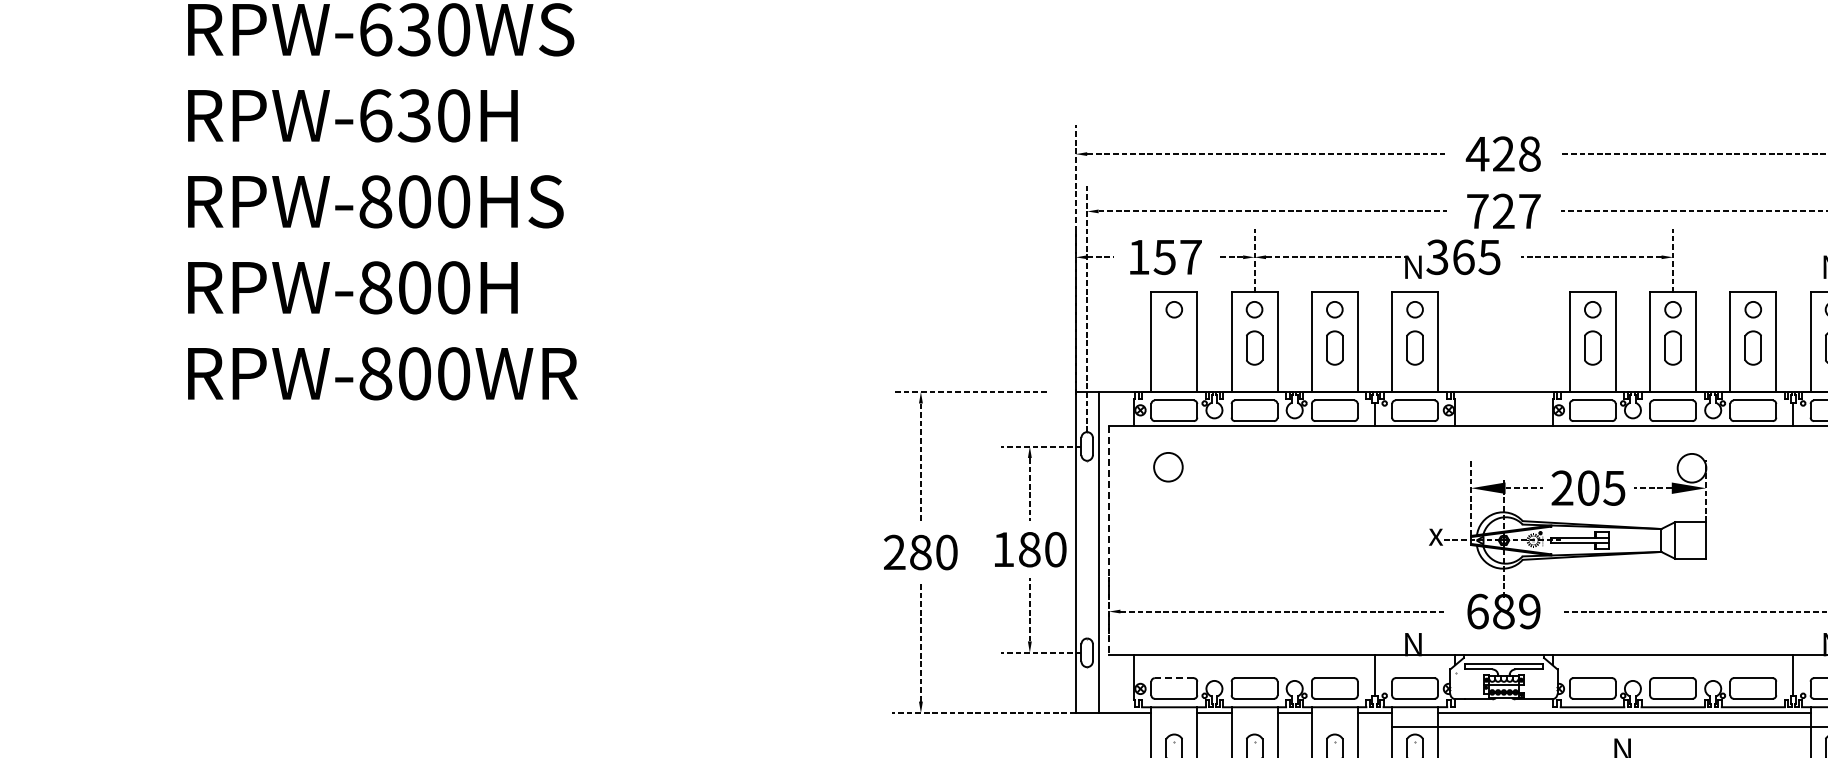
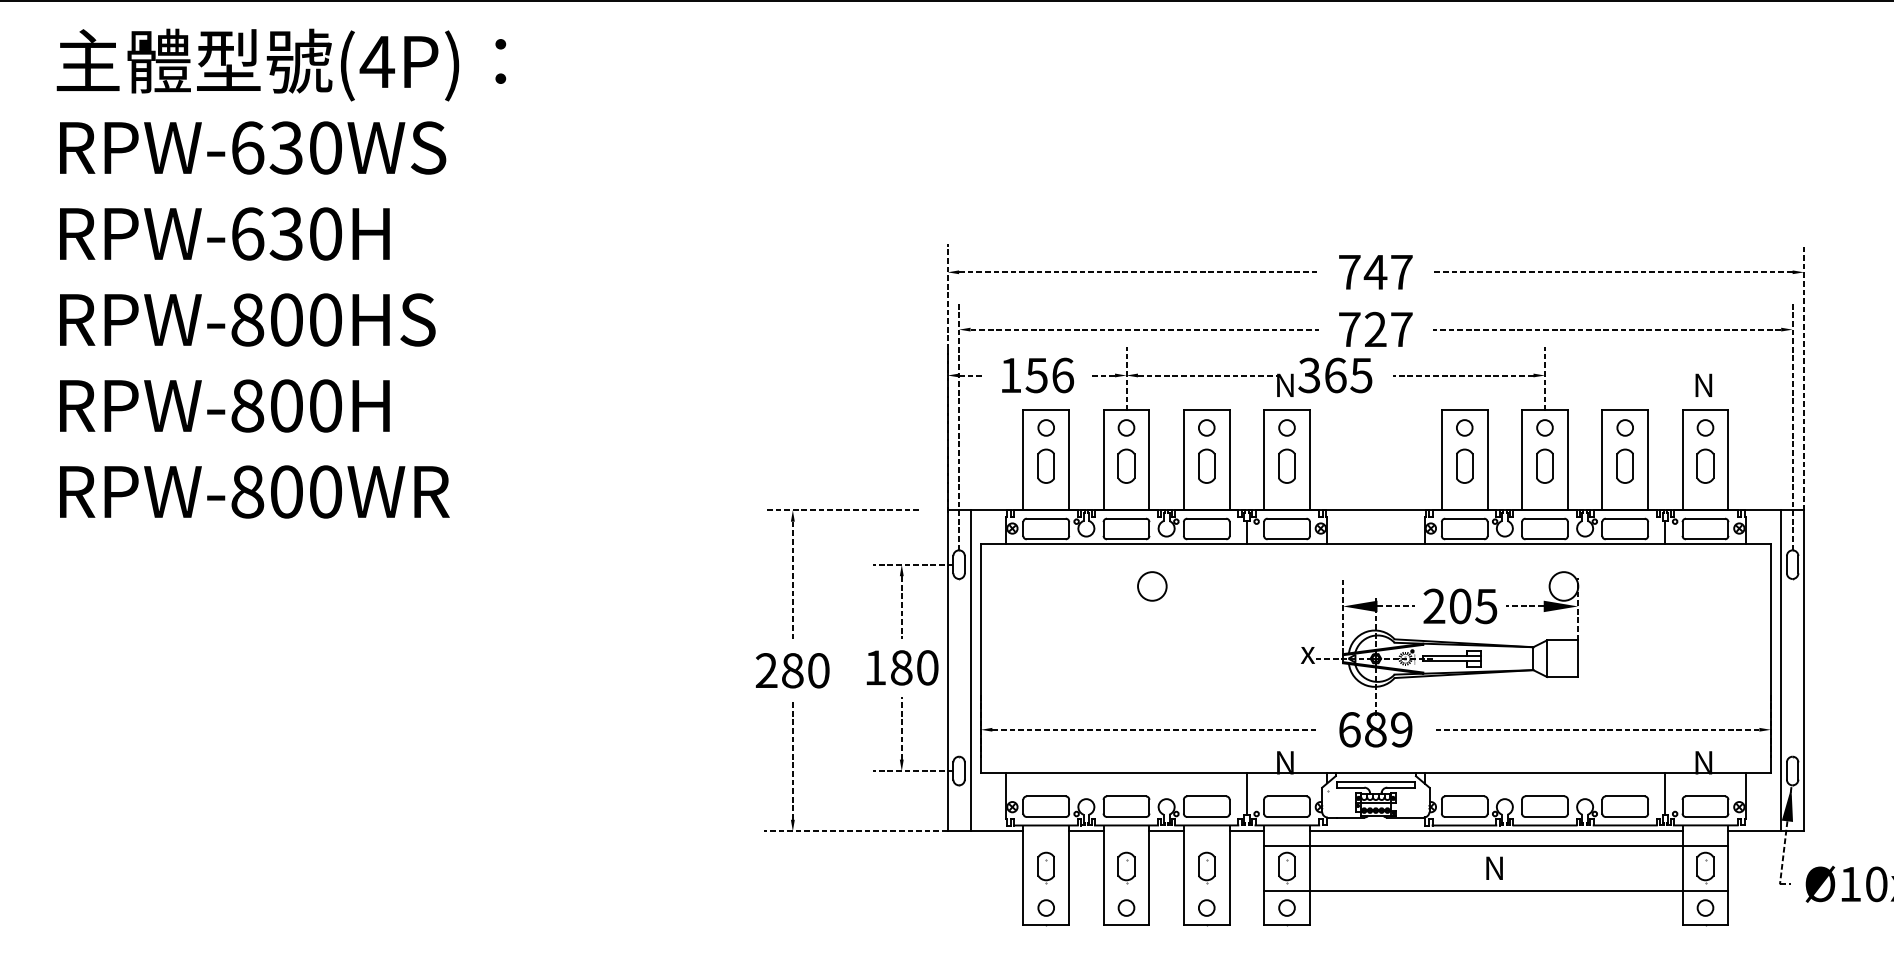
text: (1502, 154) -> (1374, 272), 428 -> 747
text: (1191, 257) -> (1063, 375), 157 -> 156
part: (1173, 347) -> (1045, 465), added
circle: (1168, 467) -> (1152, 586), moved
line: (1108, 540) -> (980, 658), dashed -> solid
line: (1173, 678) -> (1045, 796), dashed -> solid

